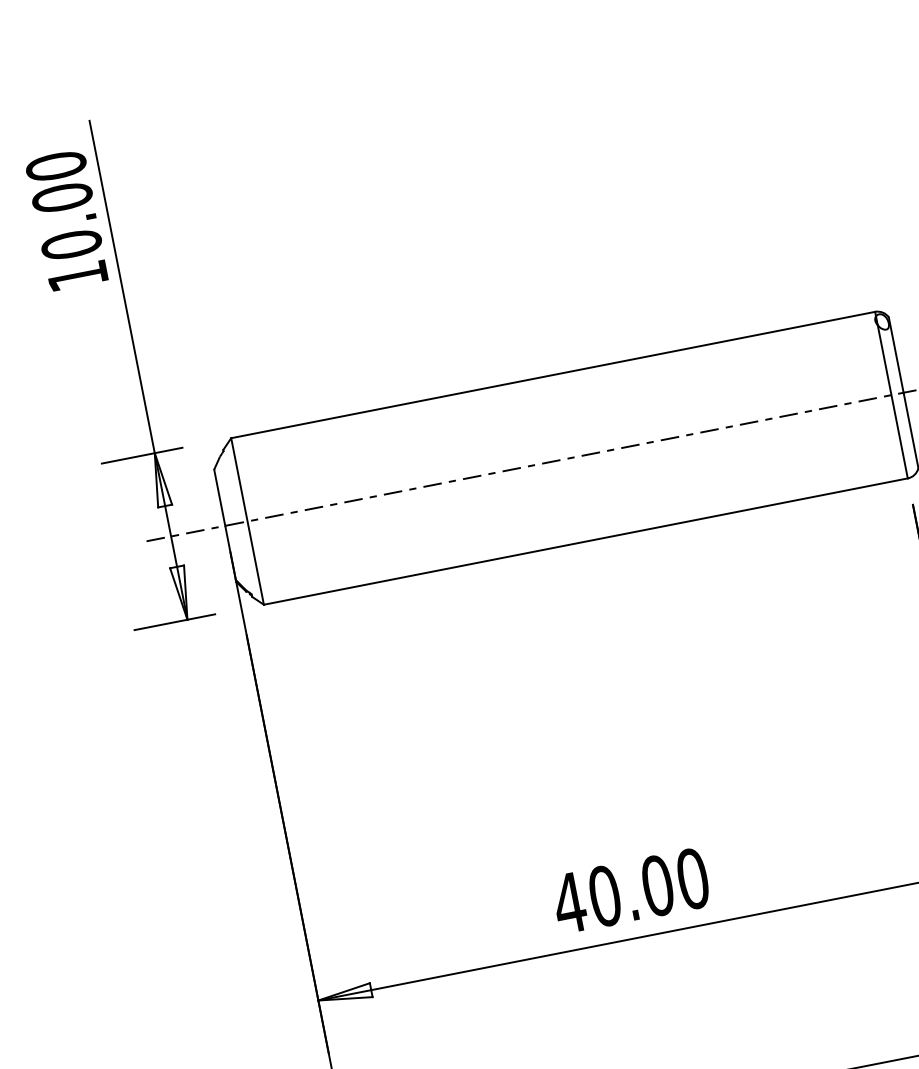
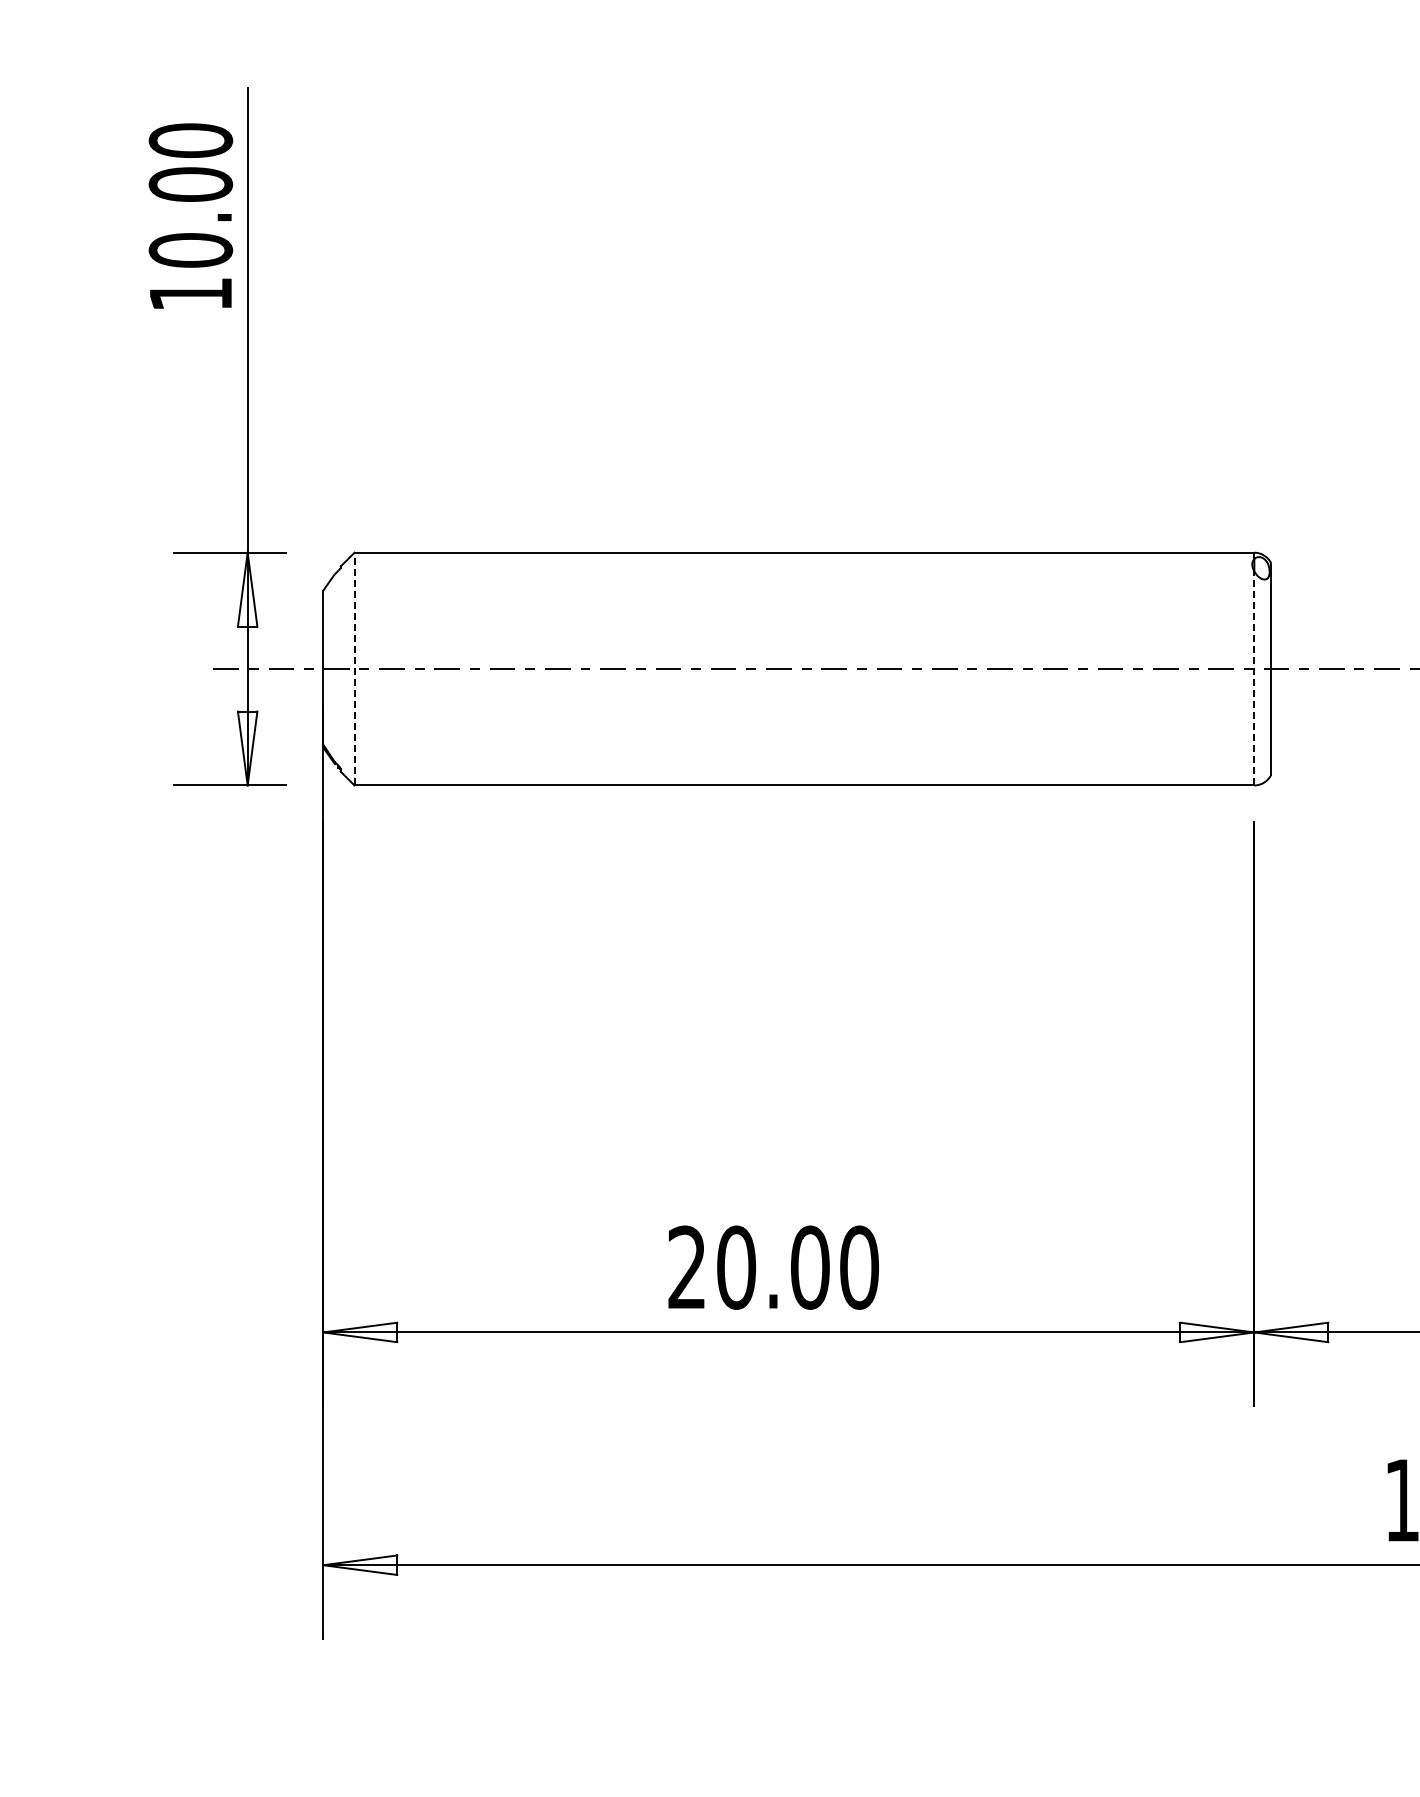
line: (892, 401) -> (1254, 677), solid -> dashed
line: (247, 521) -> (354, 668), solid -> dashed
text: (568, 902) -> (686, 1266), 40.00 -> 20.00

